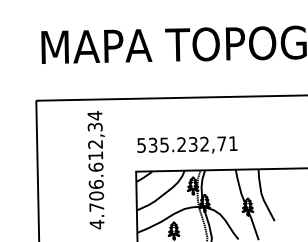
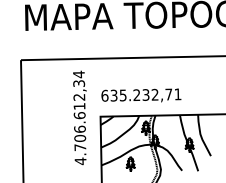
text: (141, 145) -> (104, 95), 535.232,71 -> 635.232,71
text: (95, 170) -> (79, 118), moved

